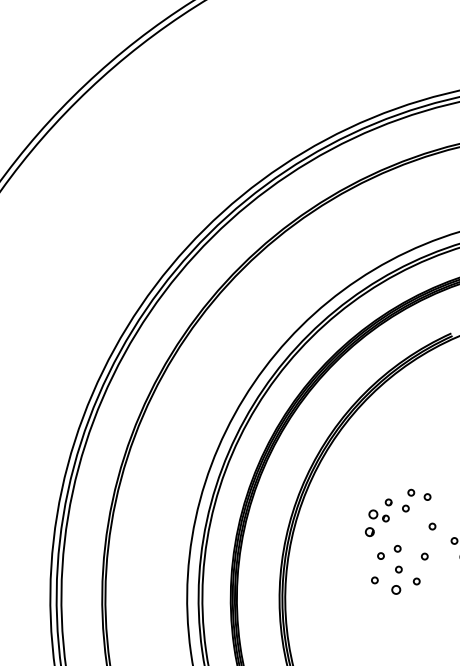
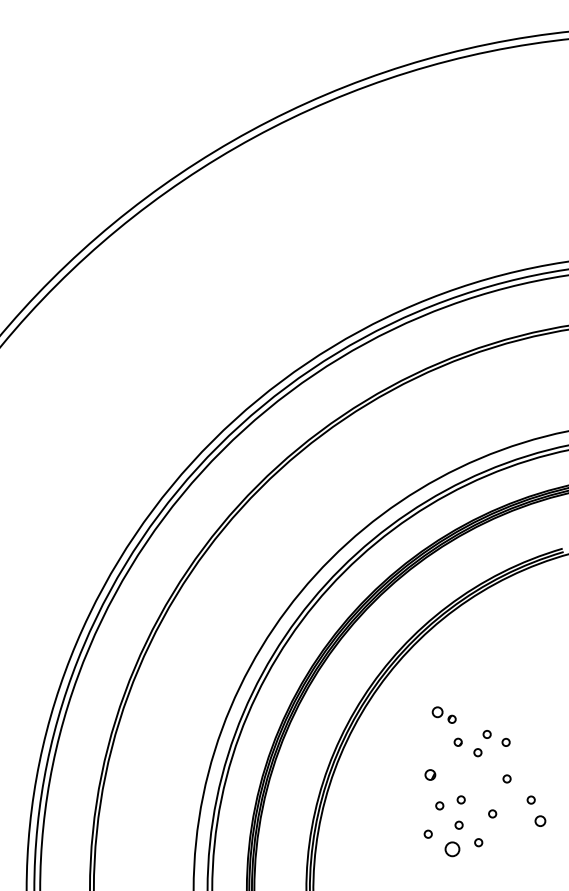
part: (378, 515) -> (443, 714), moved
circle: (396, 590) -> (452, 849), size x1.4

